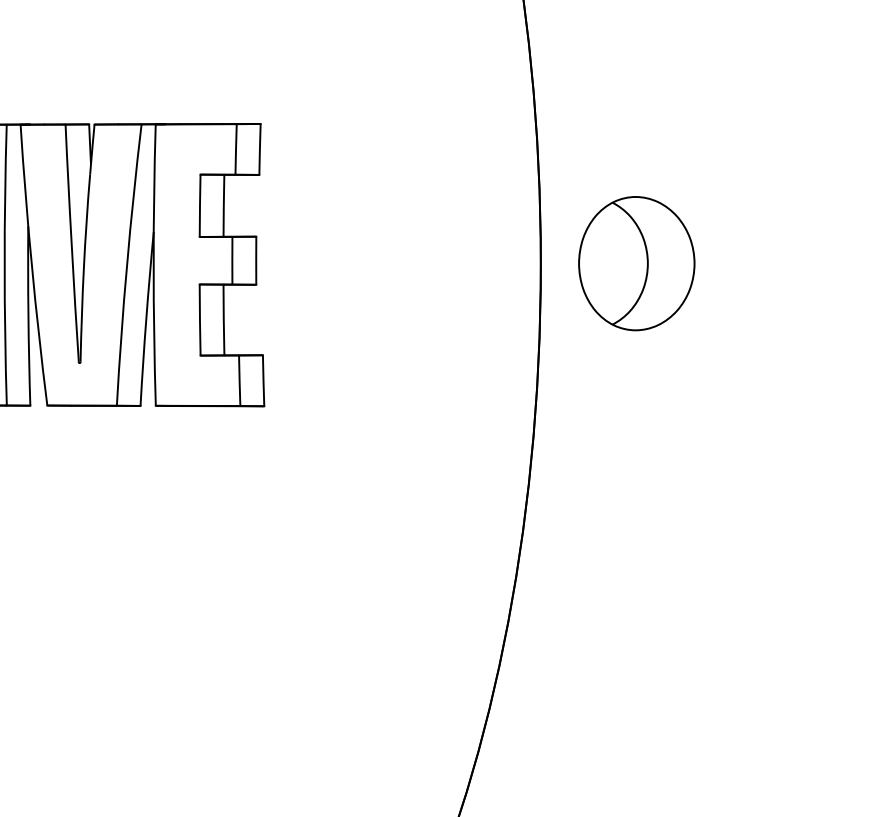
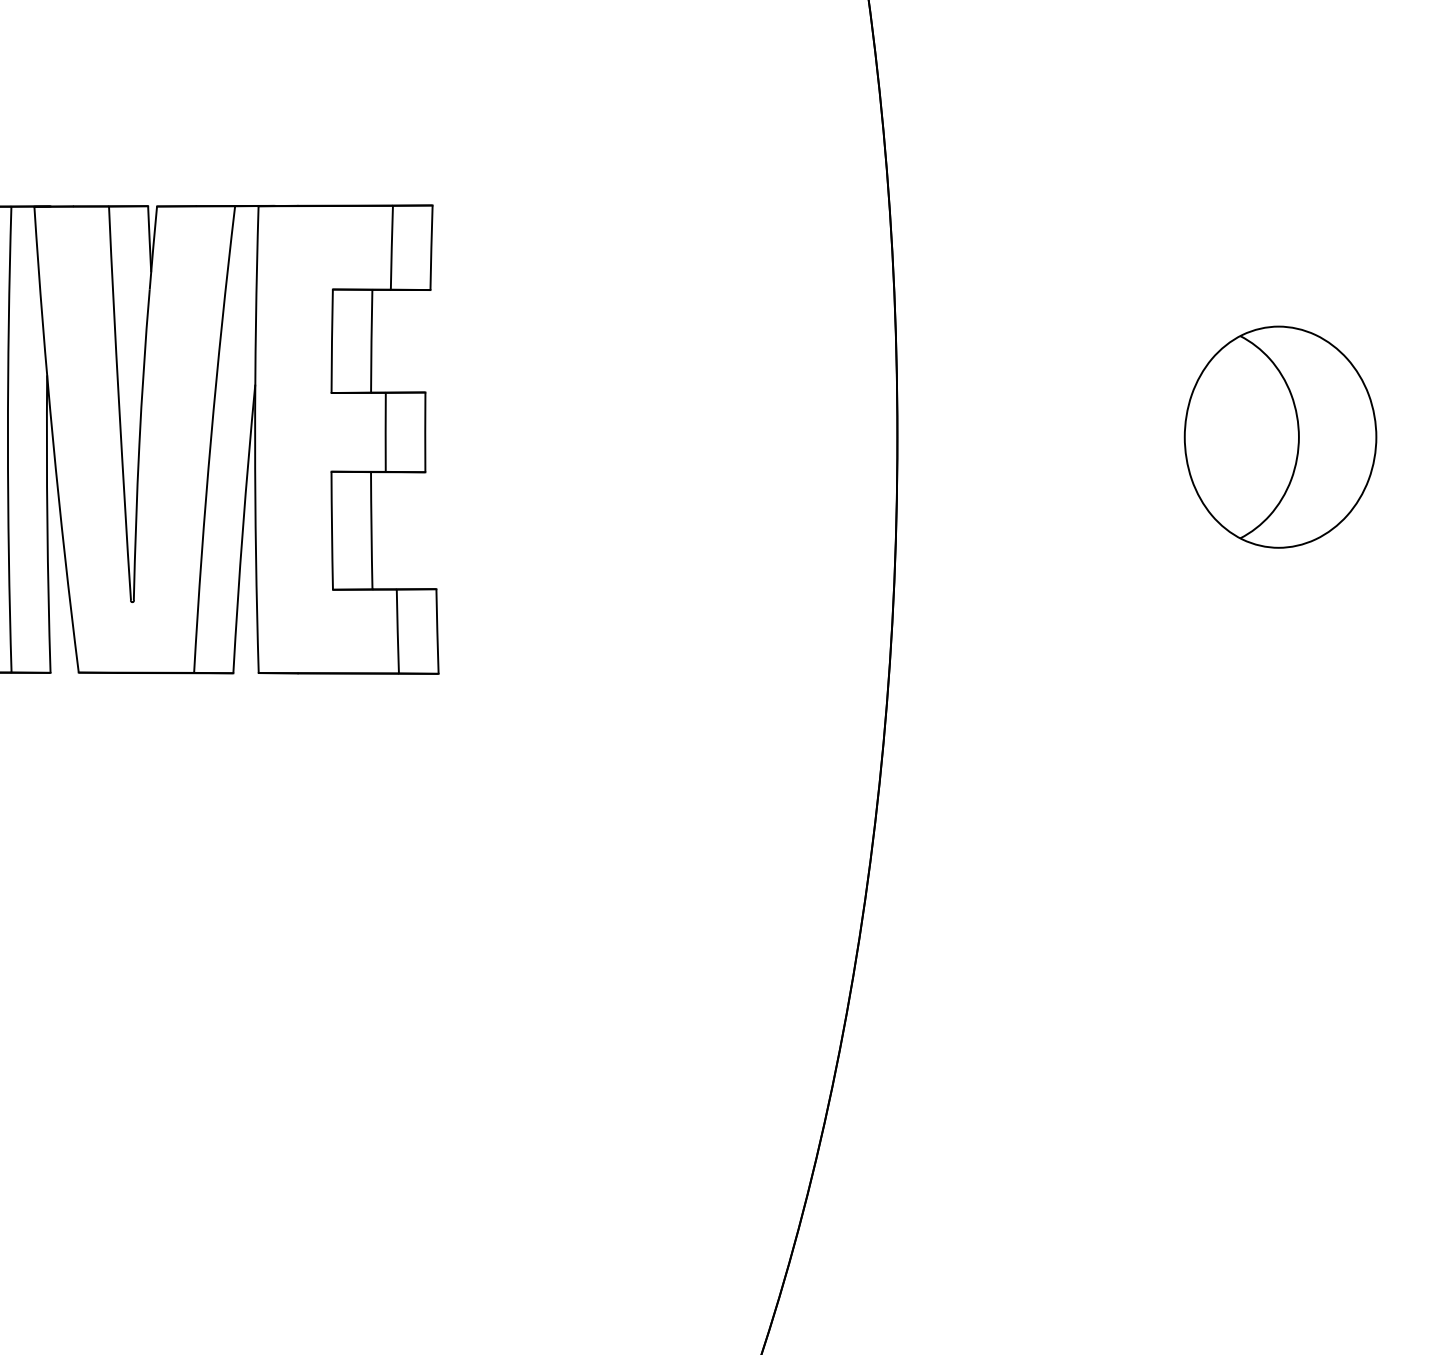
part: (636, 263) -> (1280, 436), moved

